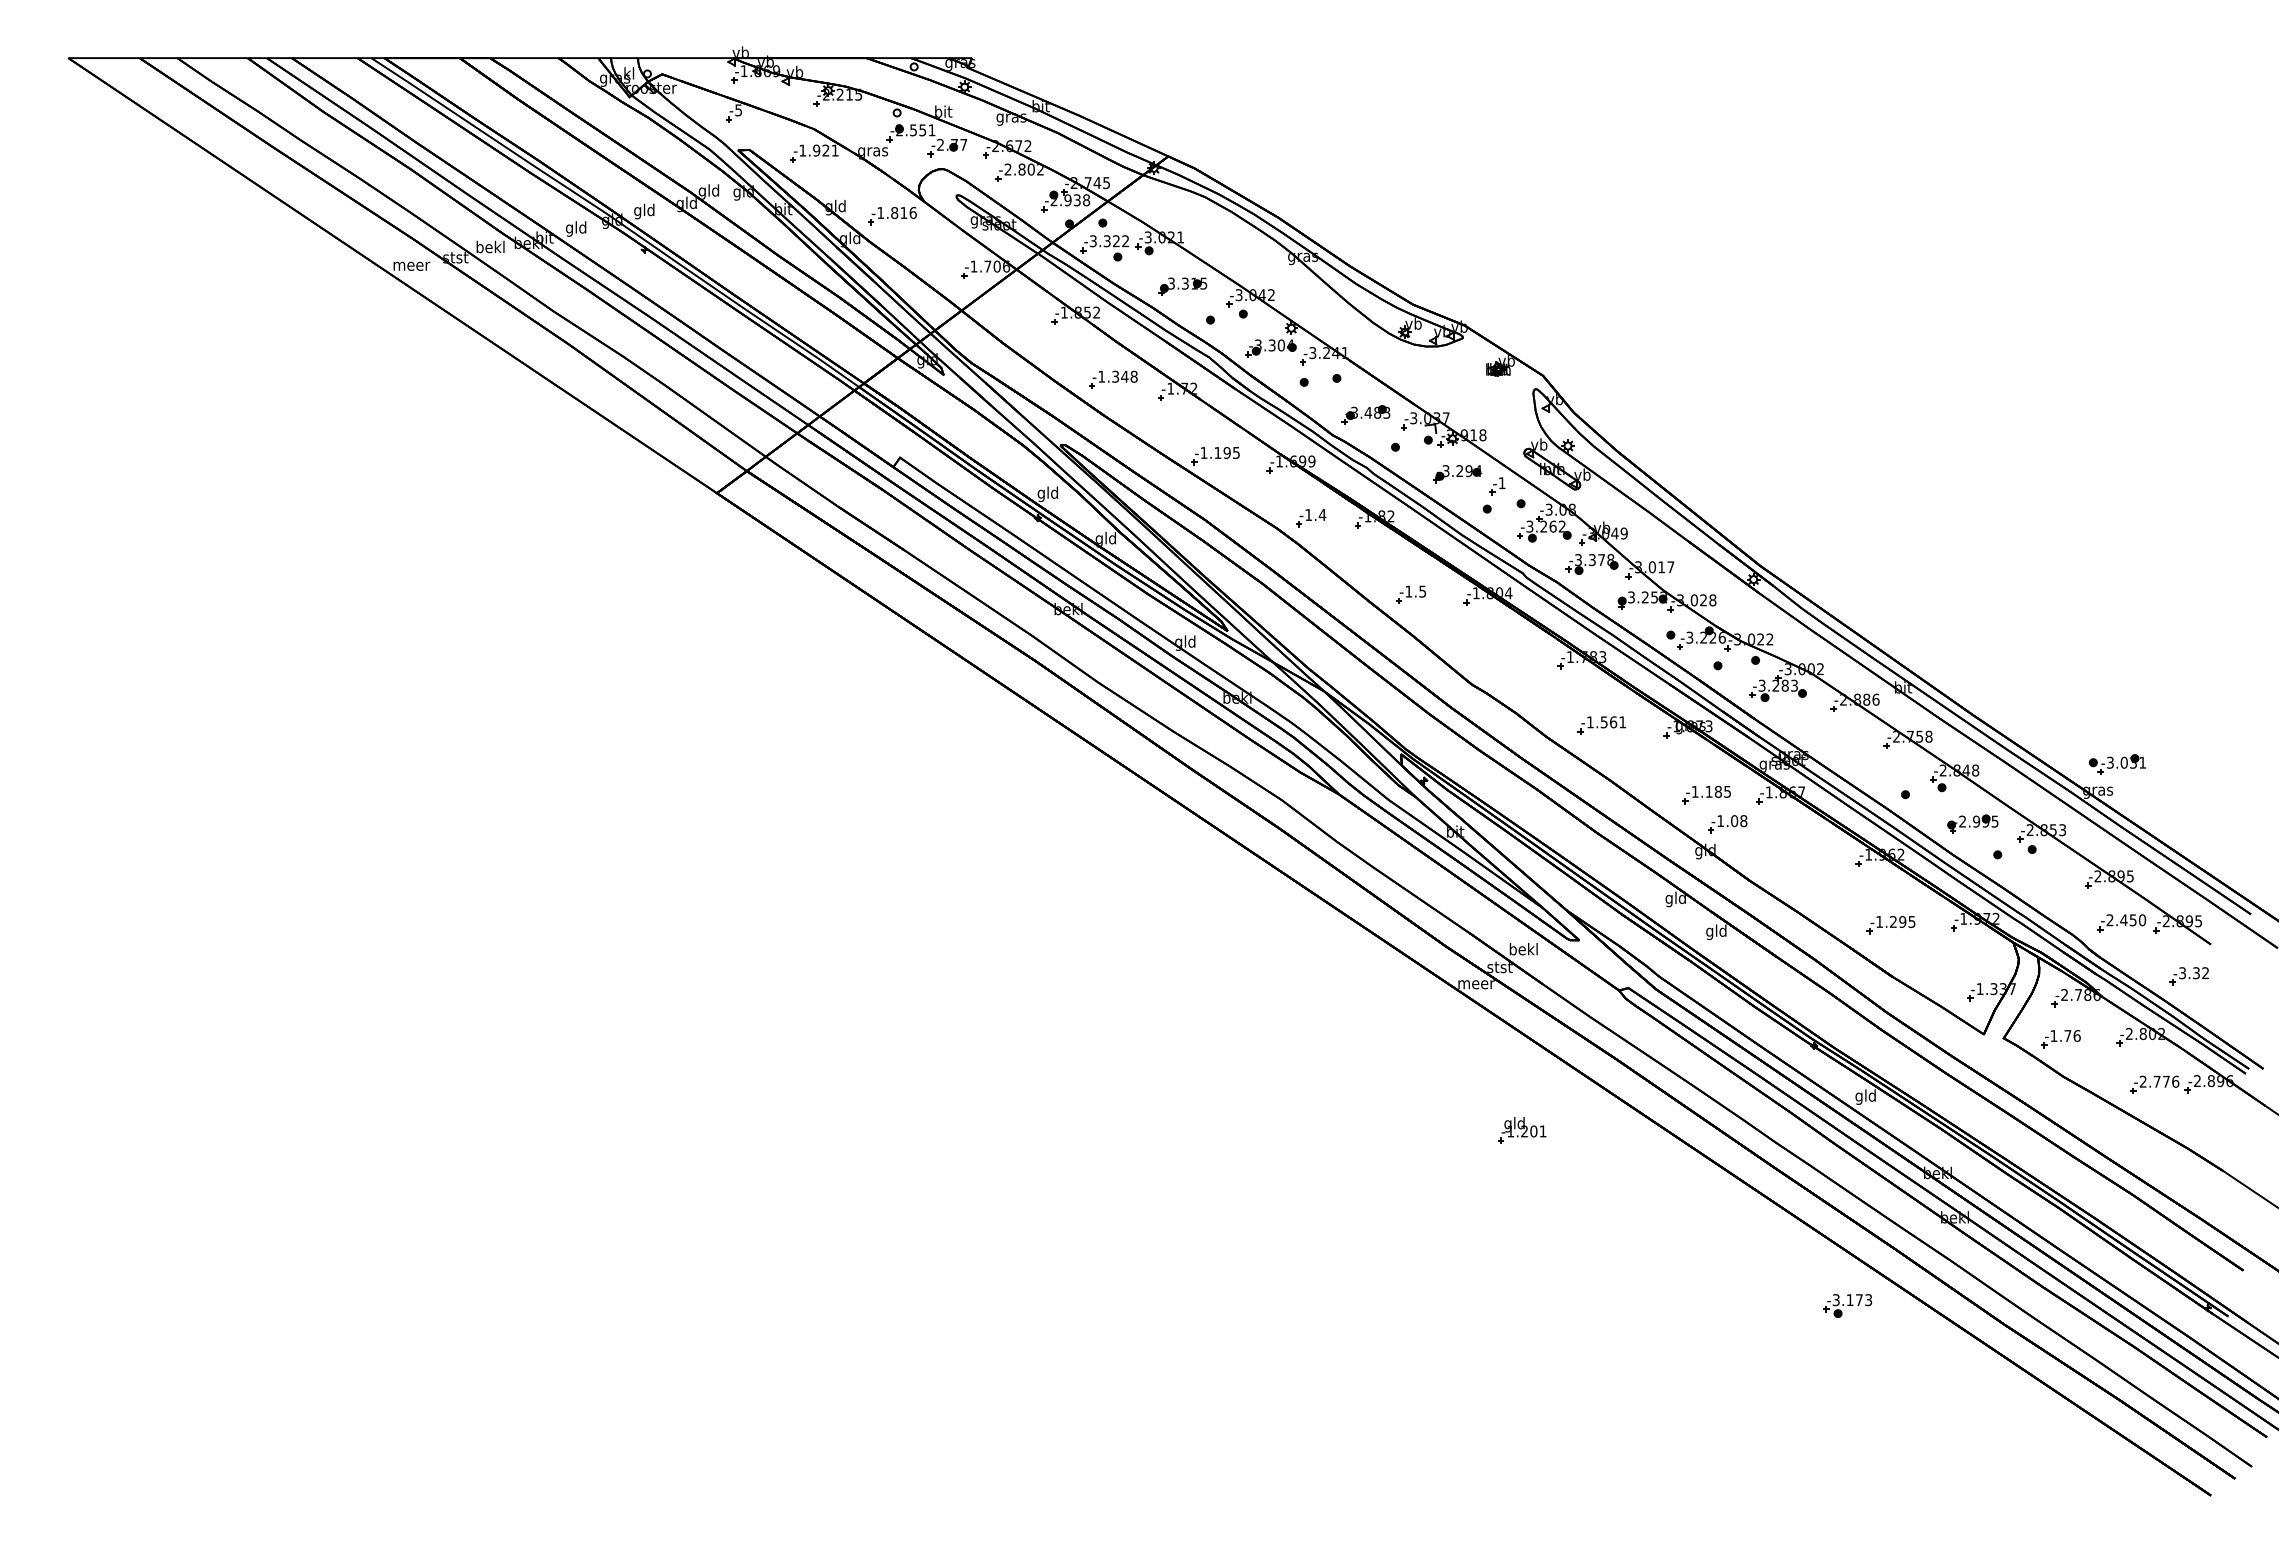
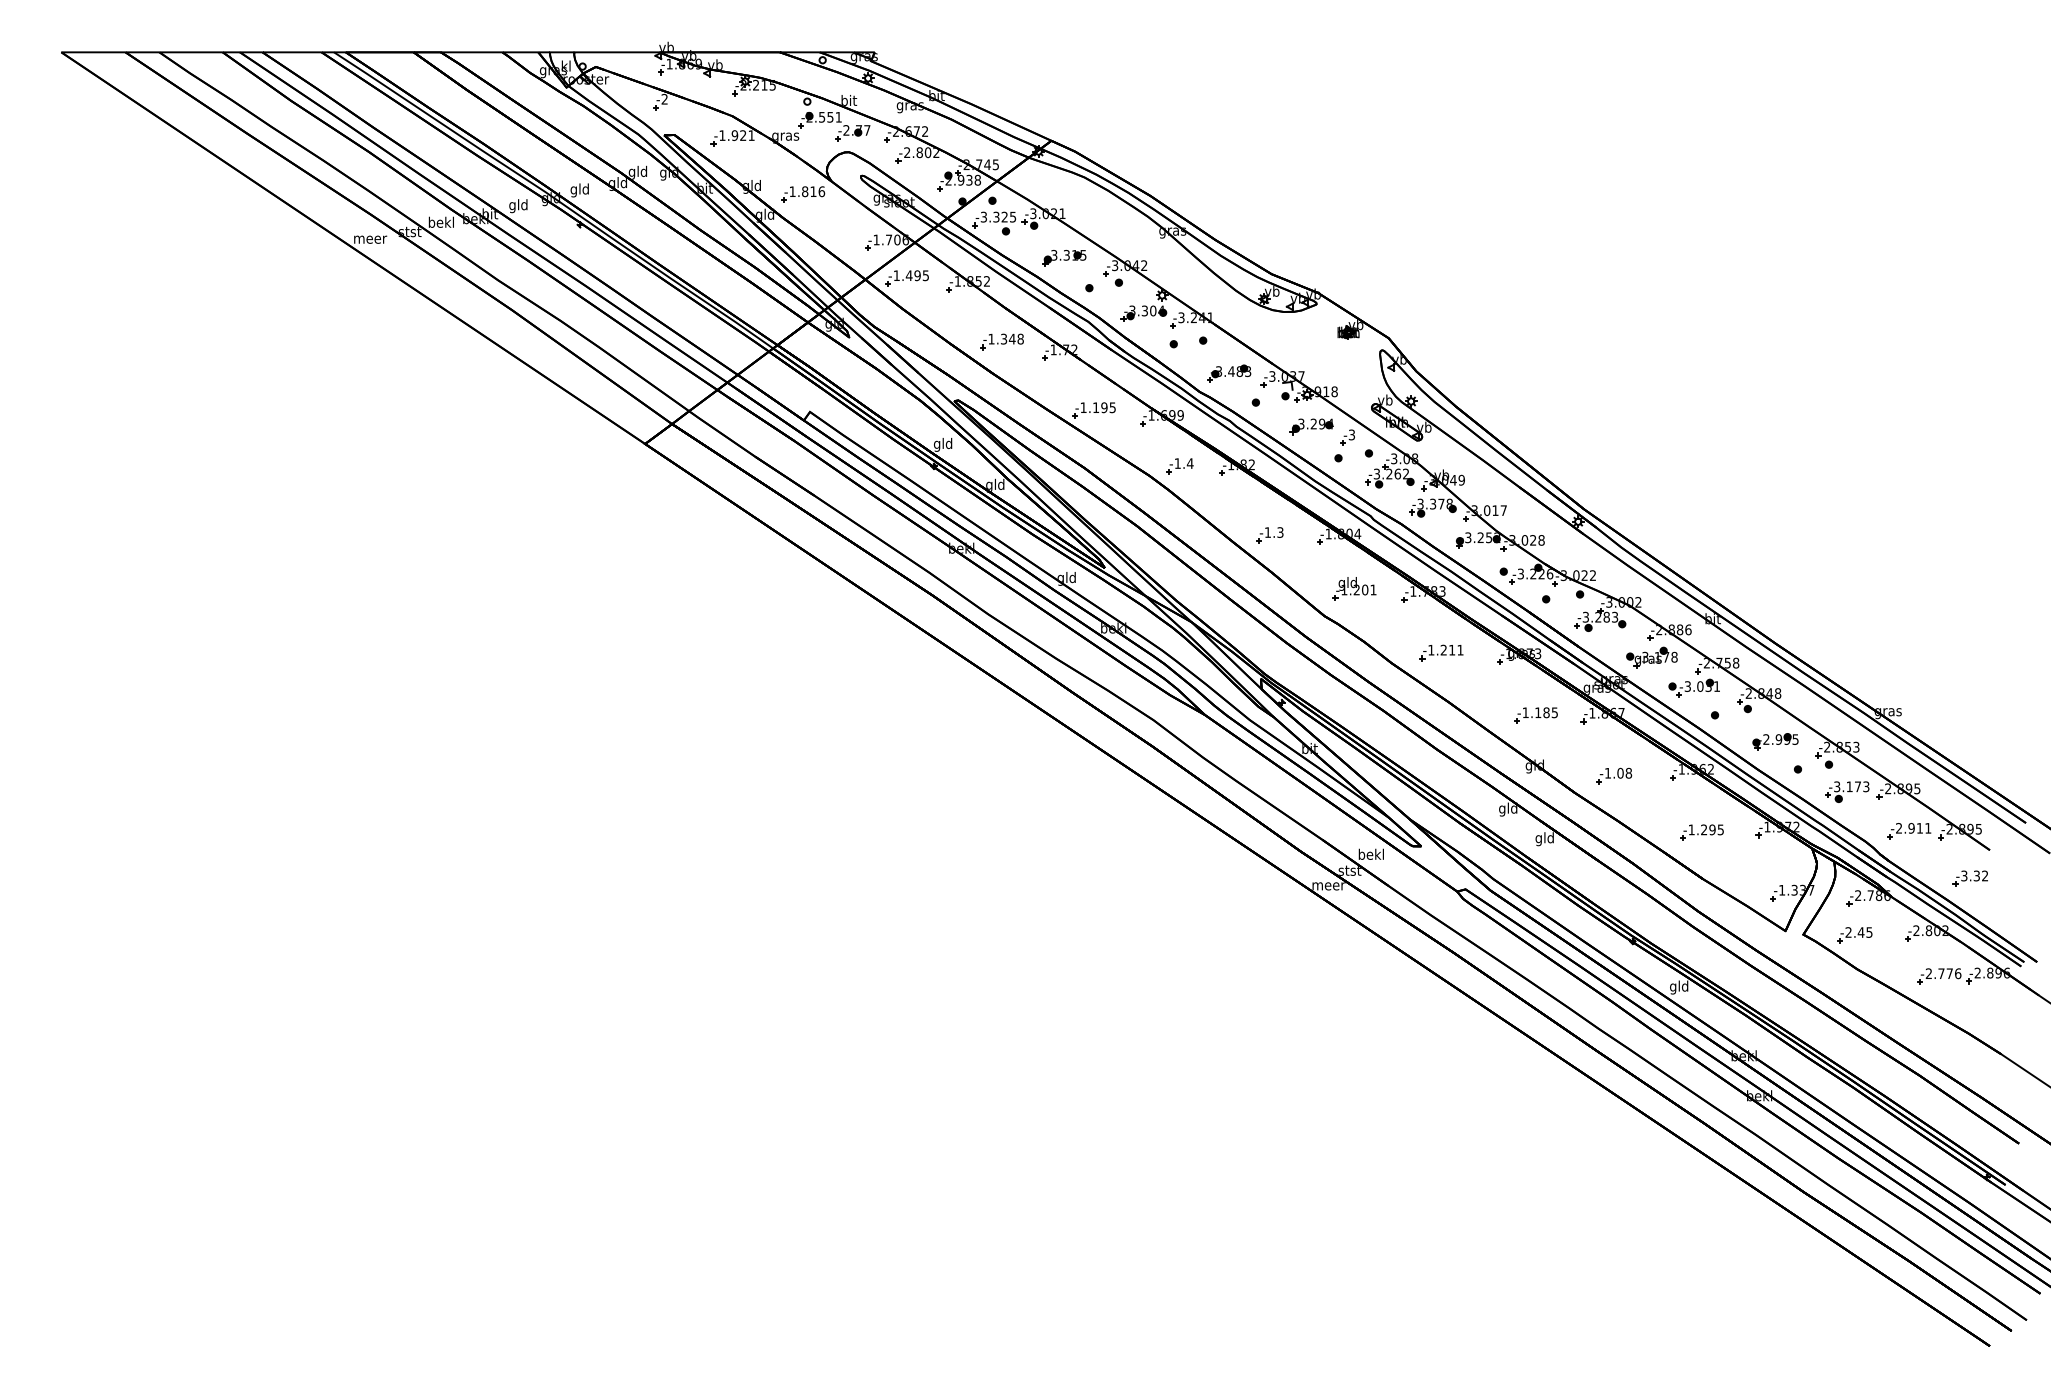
text: (738, 110) -> (664, 99), -5 -> -2
text: (1125, 241) -> (1012, 217), -3.322 -> -3.325
part: (1007, 309) -> (906, 278), added
text: (1501, 483) -> (1351, 435), -1 -> -3
text: (1422, 590) -> (1280, 531), -1.5 -> -1.3
text: (1608, 722) -> (1447, 650), -1.561 -> -1.211
part: (1835, 730) -> (1651, 657), added
part: (2116, 764) -> (1693, 688), moved
part: (1727, 824) -> (1614, 776), moved
text: (2133, 920) -> (1920, 828), -2.450 -> -2.911
text: (2065, 1035) -> (1858, 932), -1.76 -> -2.45
part: (1522, 1130) -> (1354, 589), moved
part: (1847, 1305) -> (1847, 791), moved

